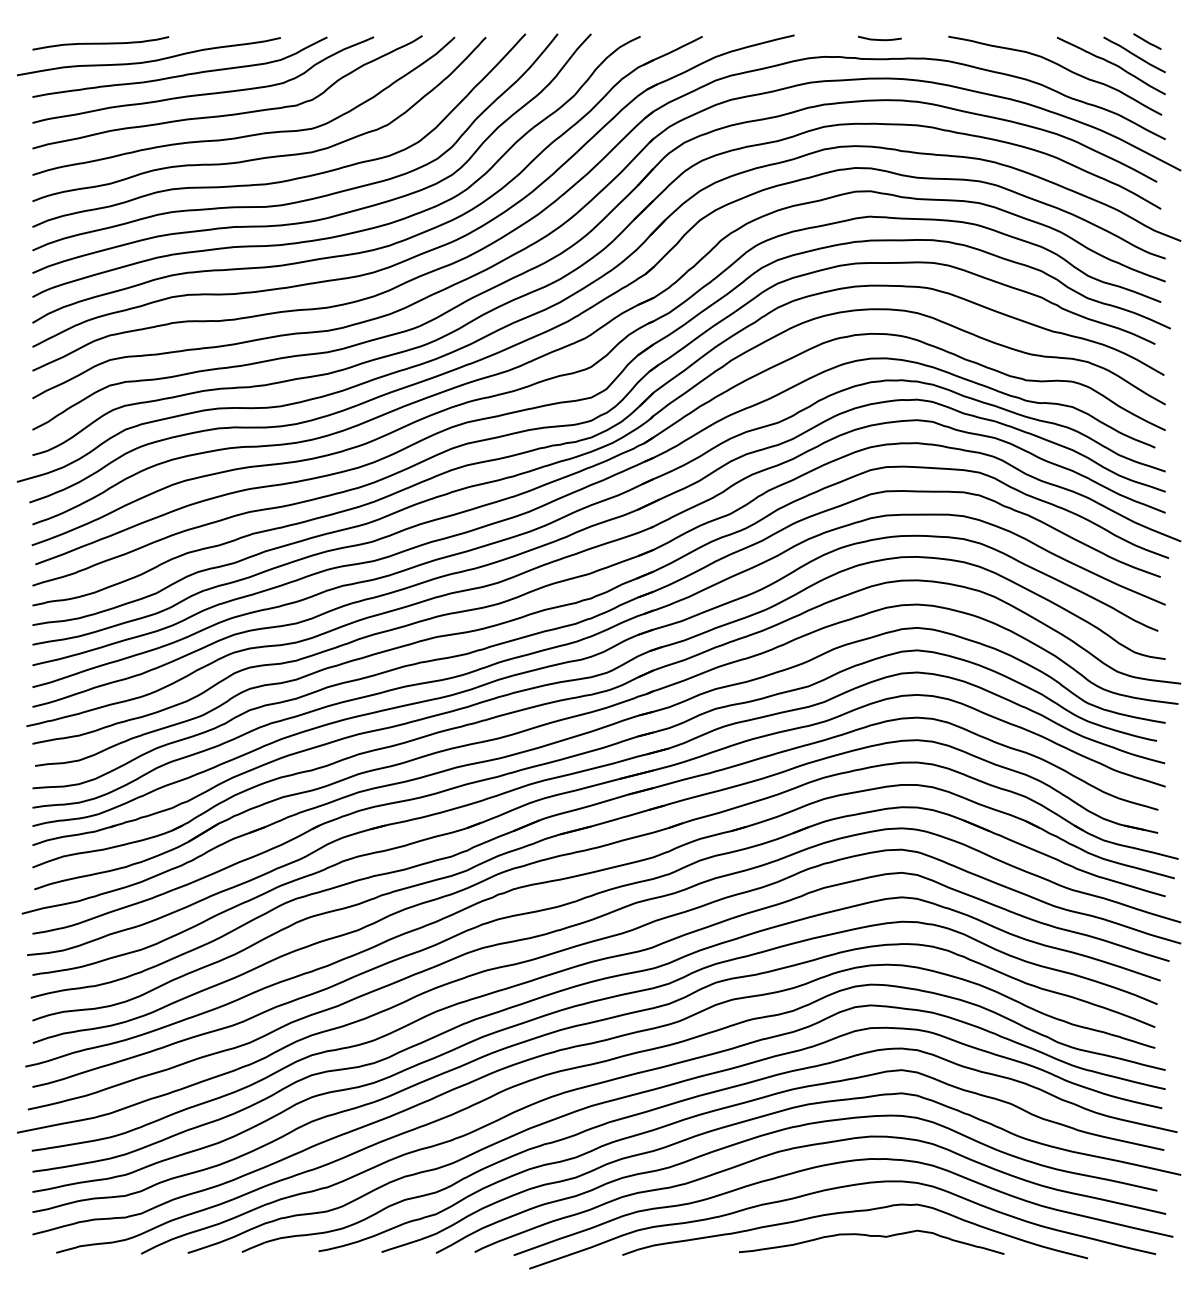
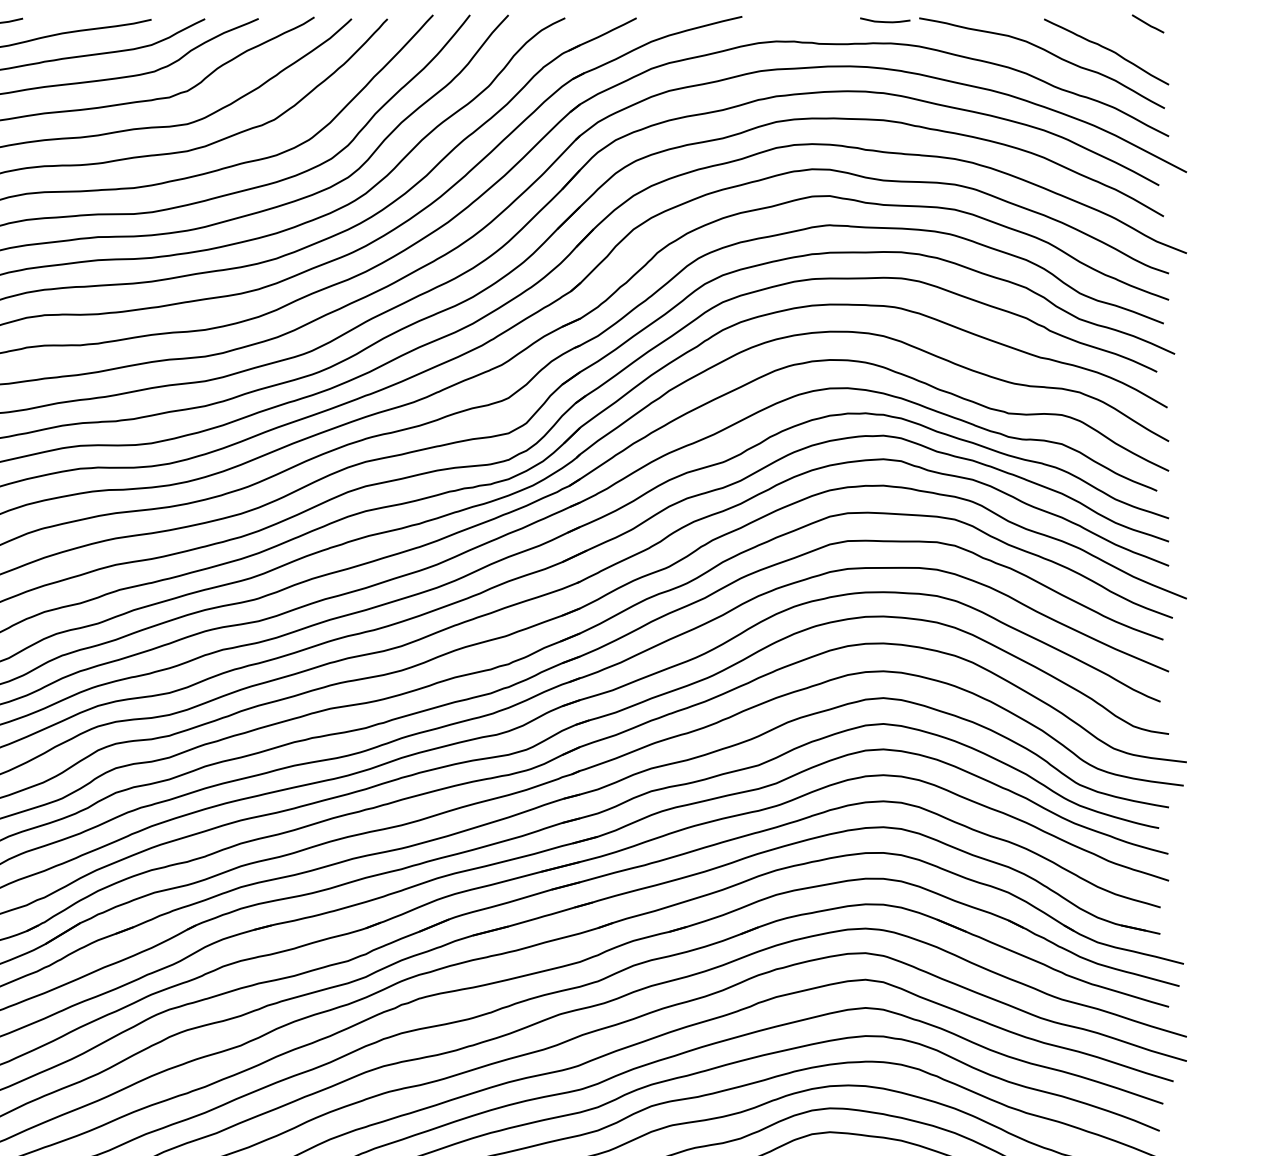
curve: (879, 39) -> (884, 21), moved
line: (1134, 54) -> (1133, 38), removed

